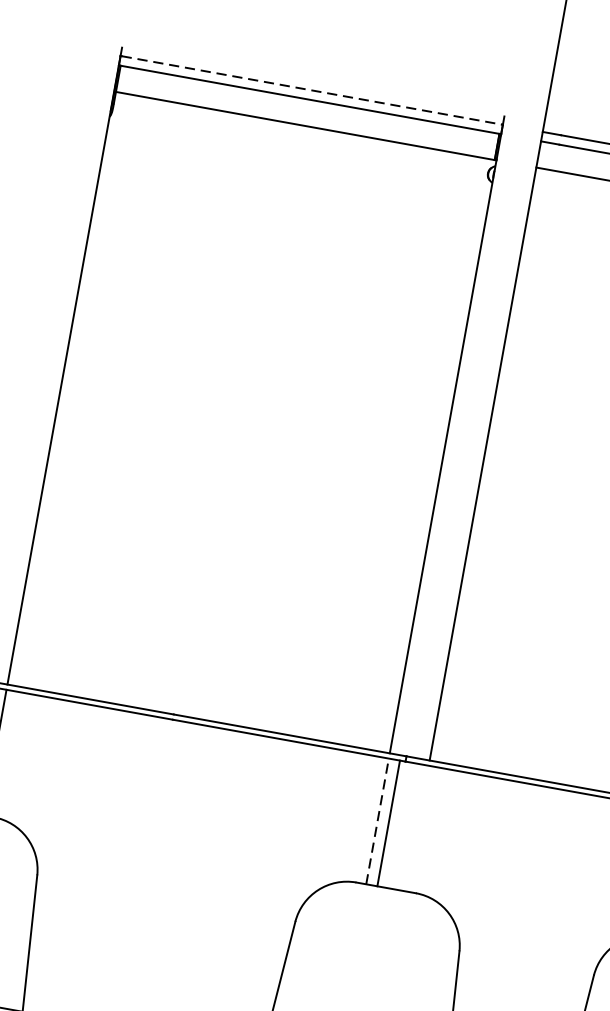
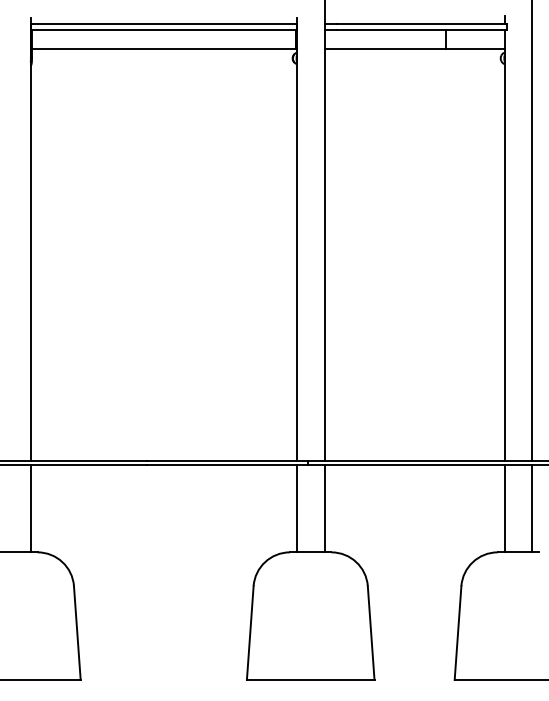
line: (312, 90) -> (164, 23), dashed -> solid
line: (377, 821) -> (296, 508), dashed -> solid
line: (388, 823) -> (324, 508), moved

